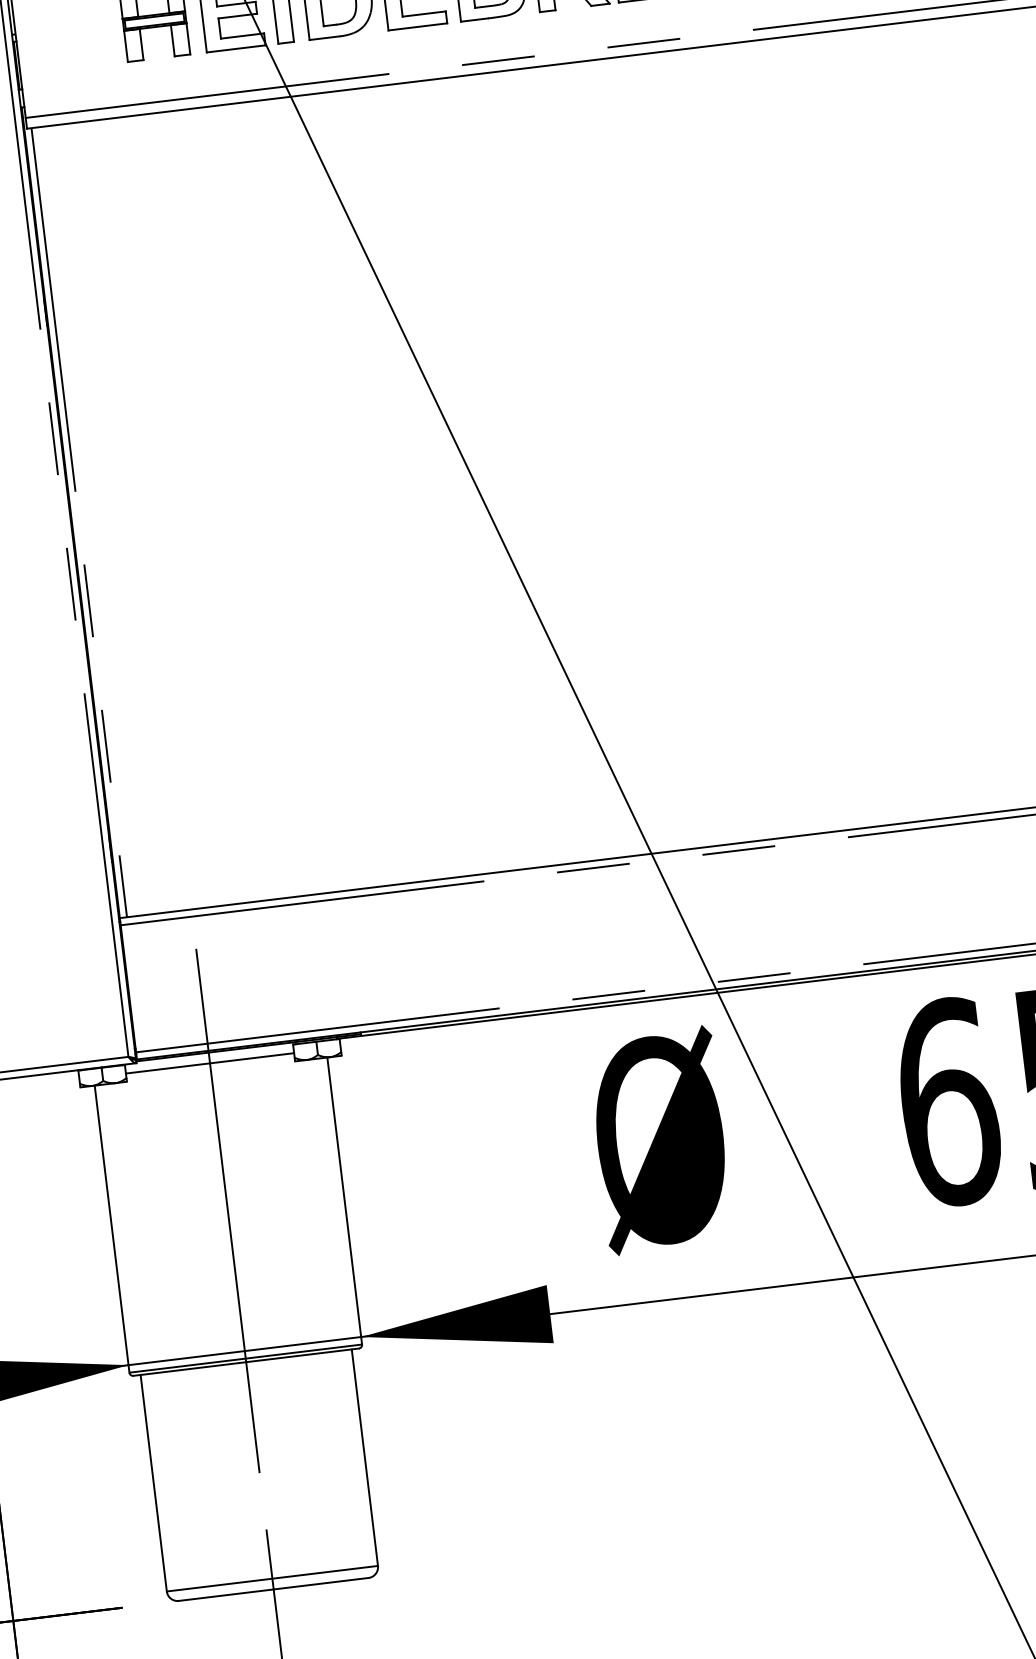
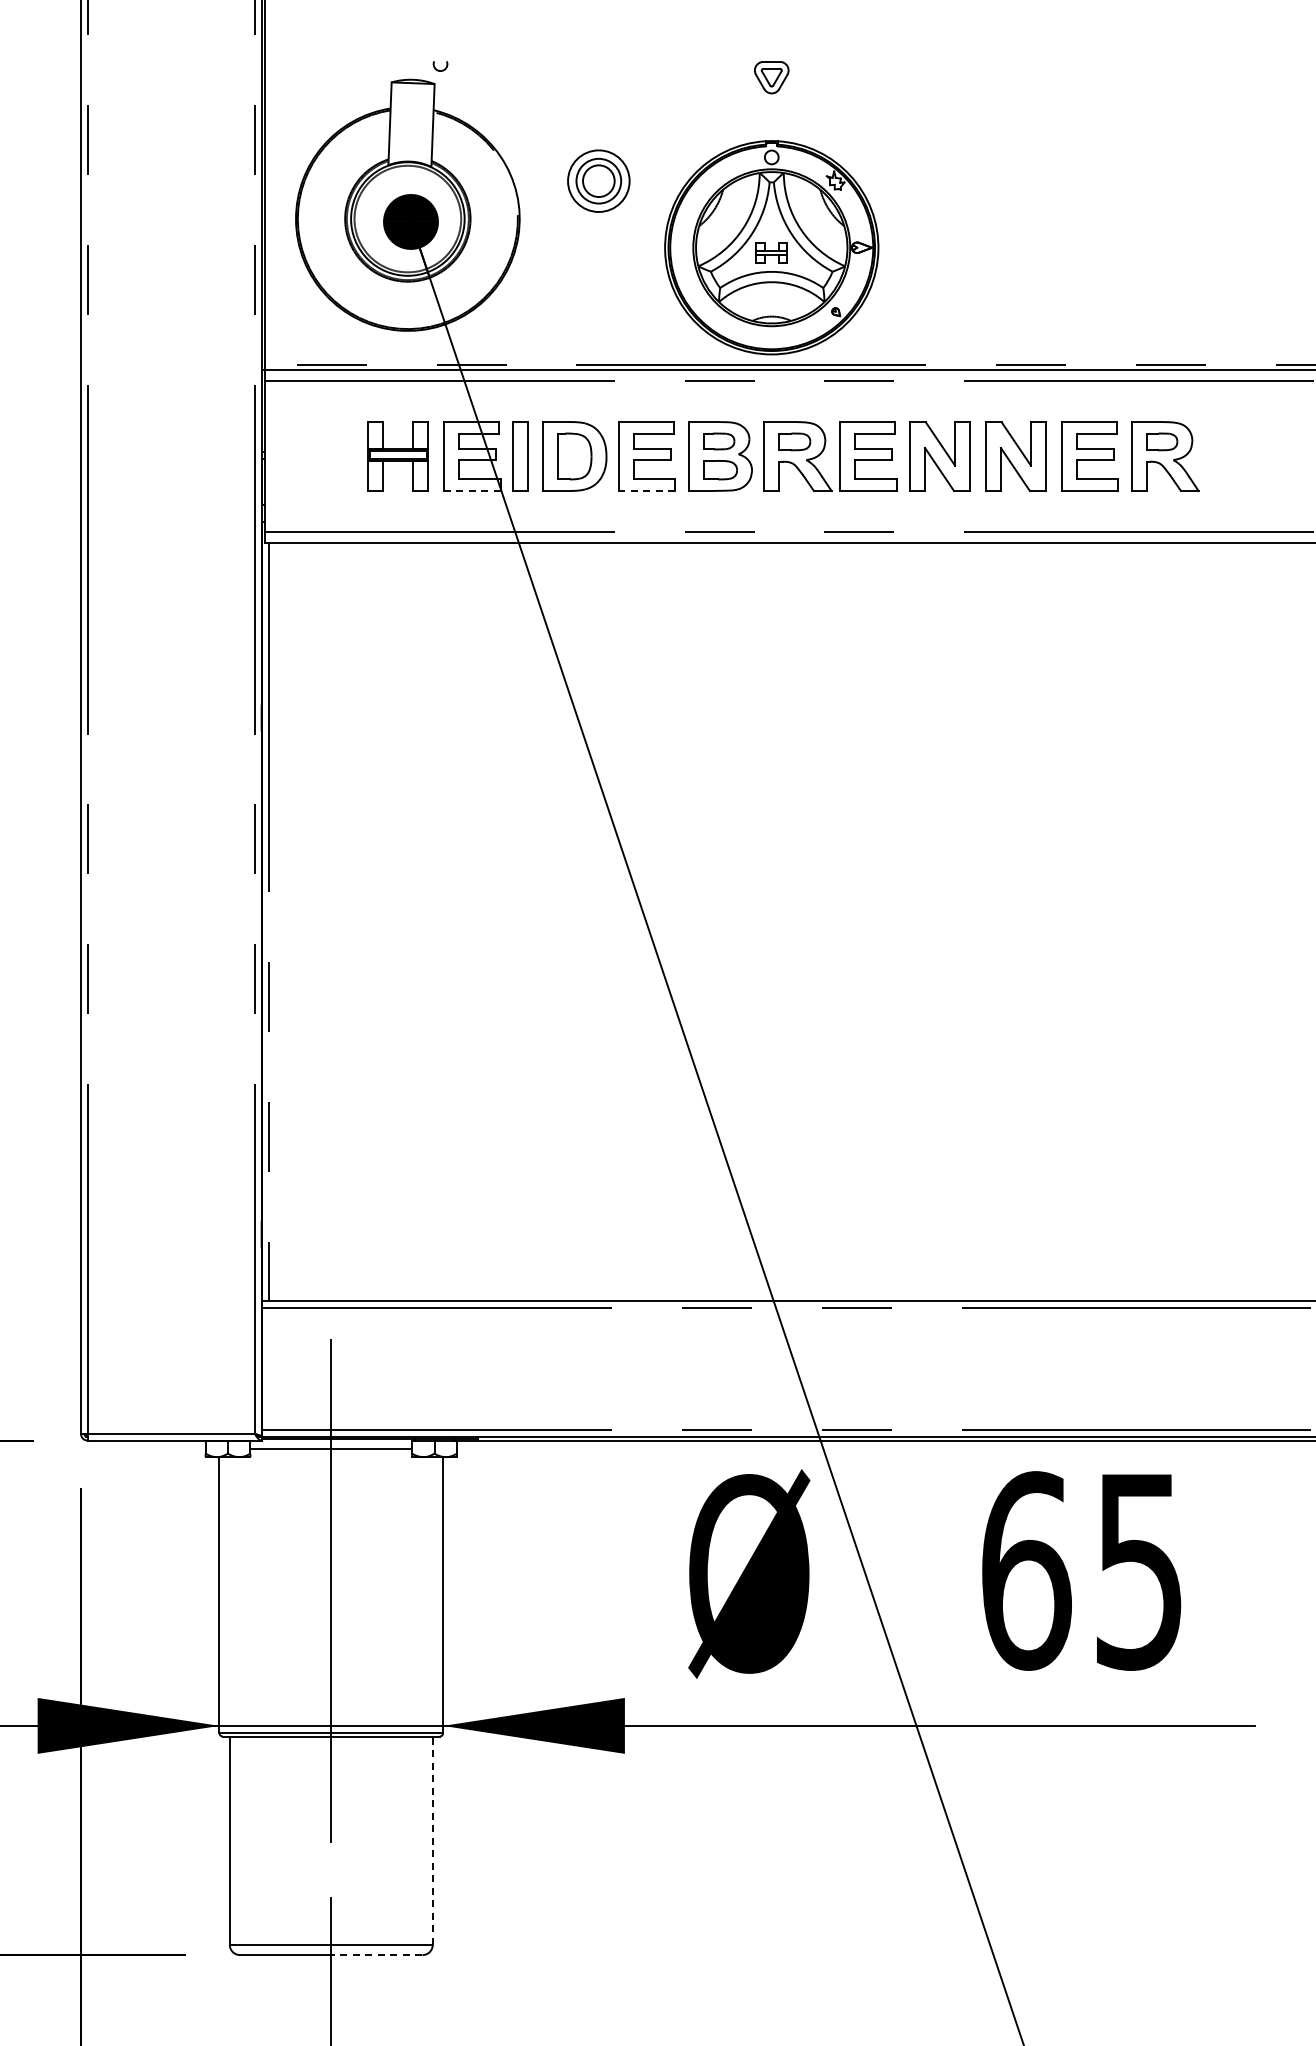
line: (417, 26) -> (646, 490), solid -> dashed
line: (235, 48) -> (471, 490), solid -> dashed
line: (364, 1457) -> (432, 1840), solid -> dashed
line: (320, 1584) -> (376, 1955), solid -> dashed

